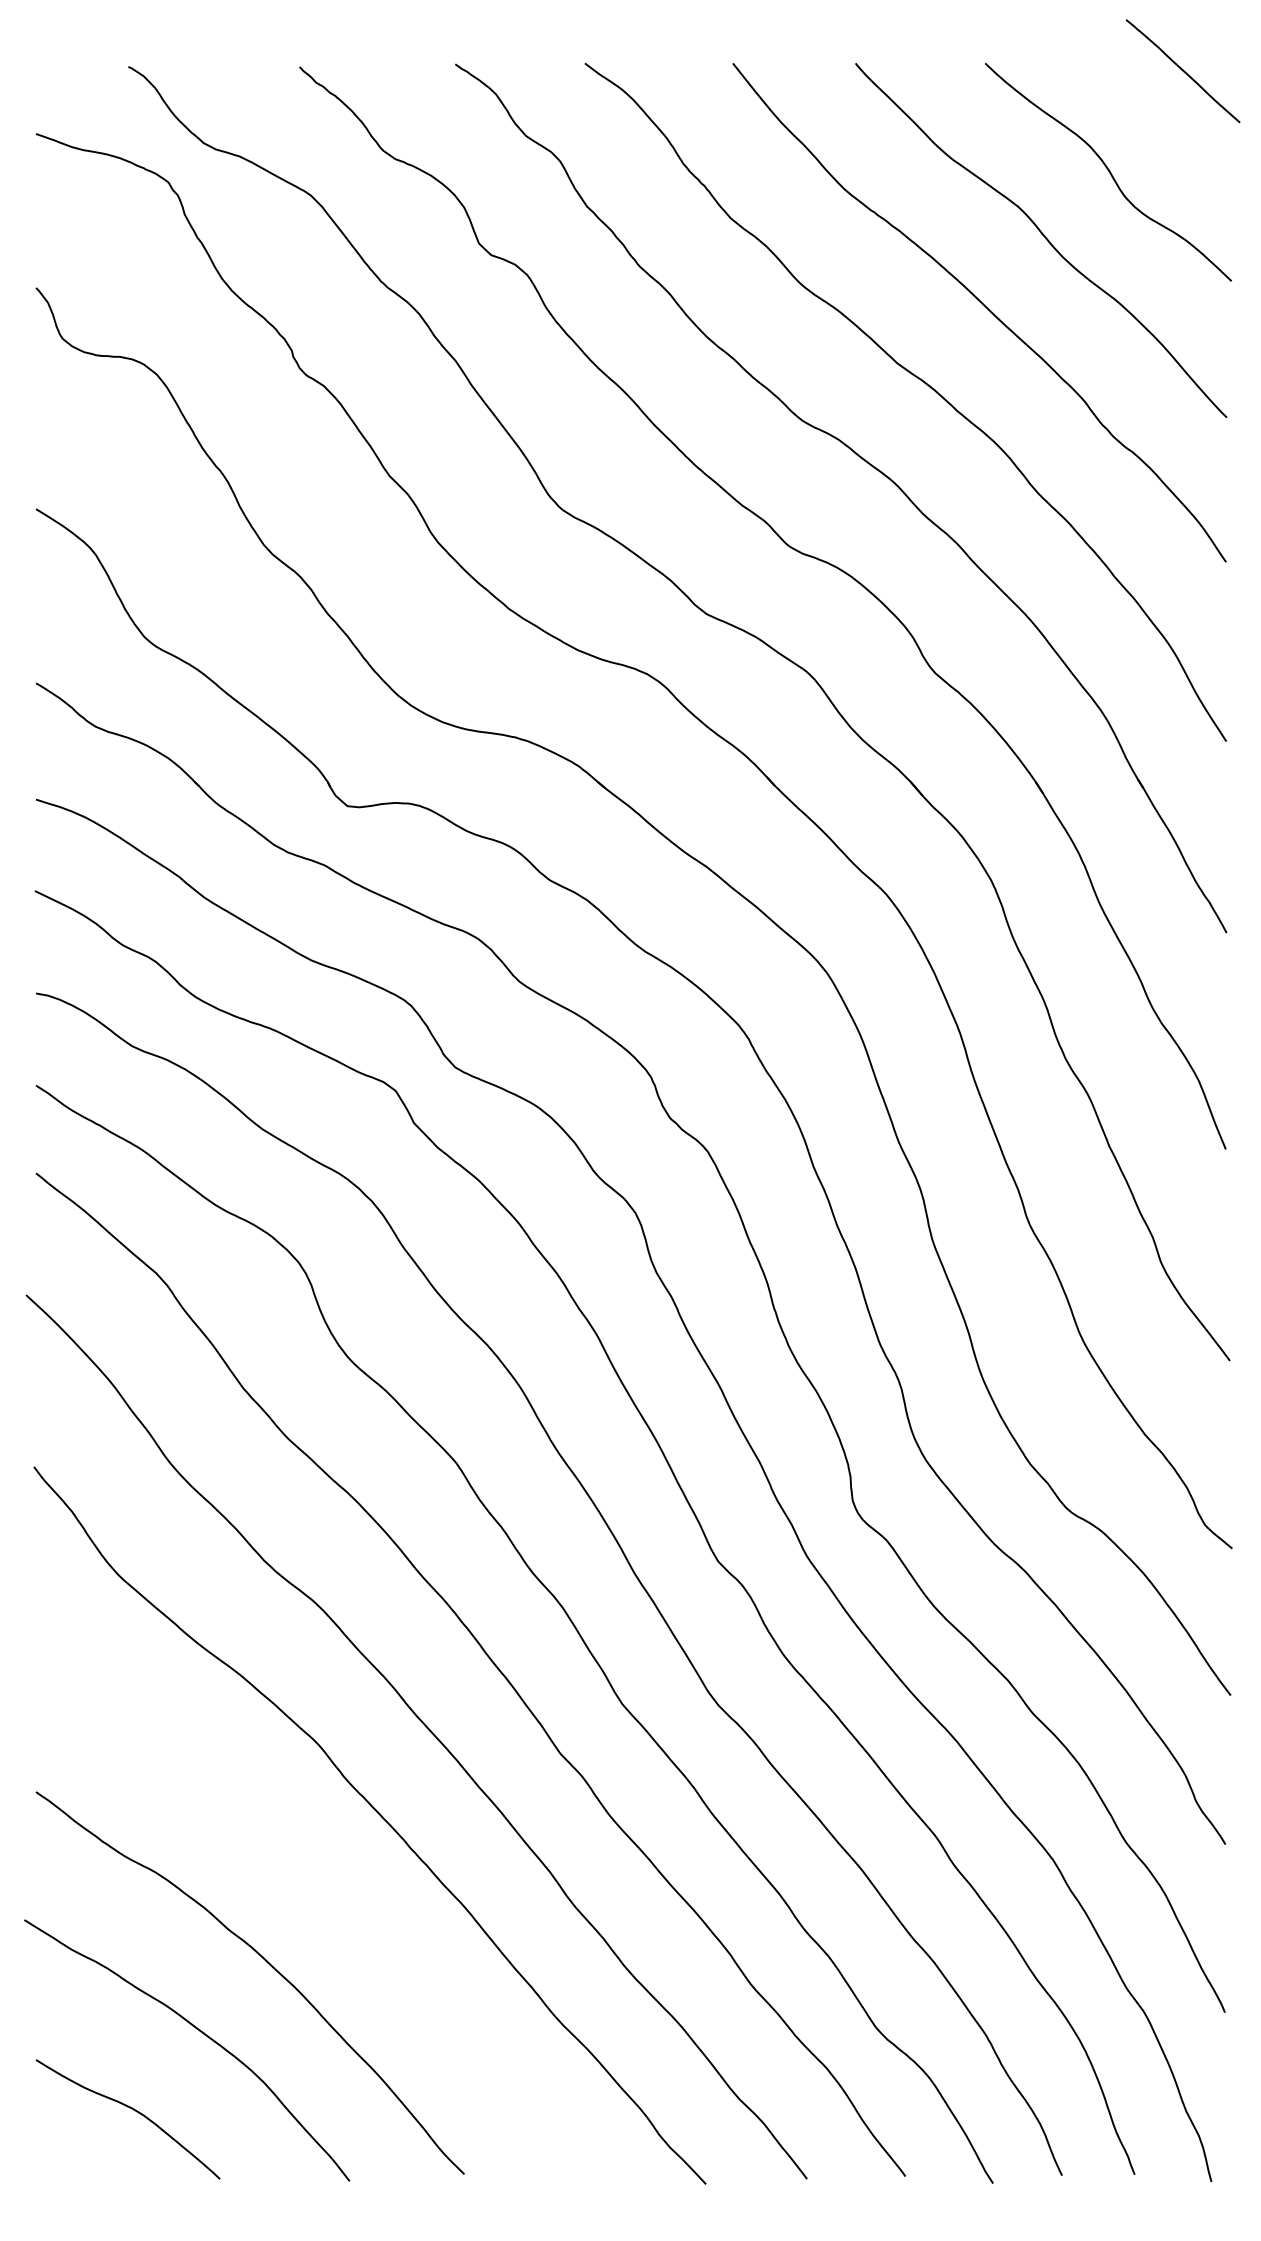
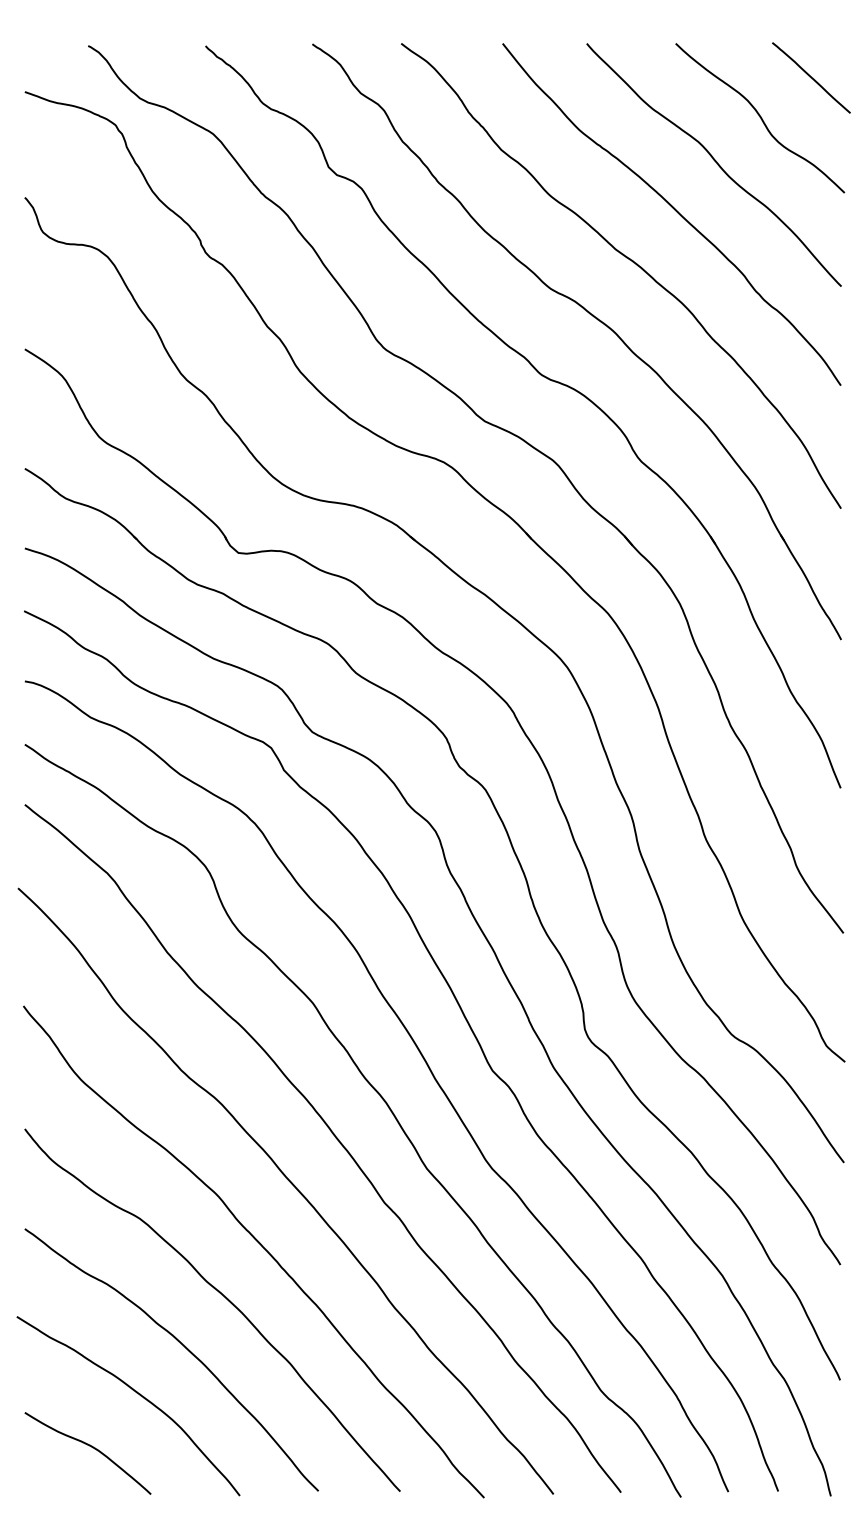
line: (1183, 70) -> (811, 77), moved
curve: (327, 1891) -> (224, 1297), added

